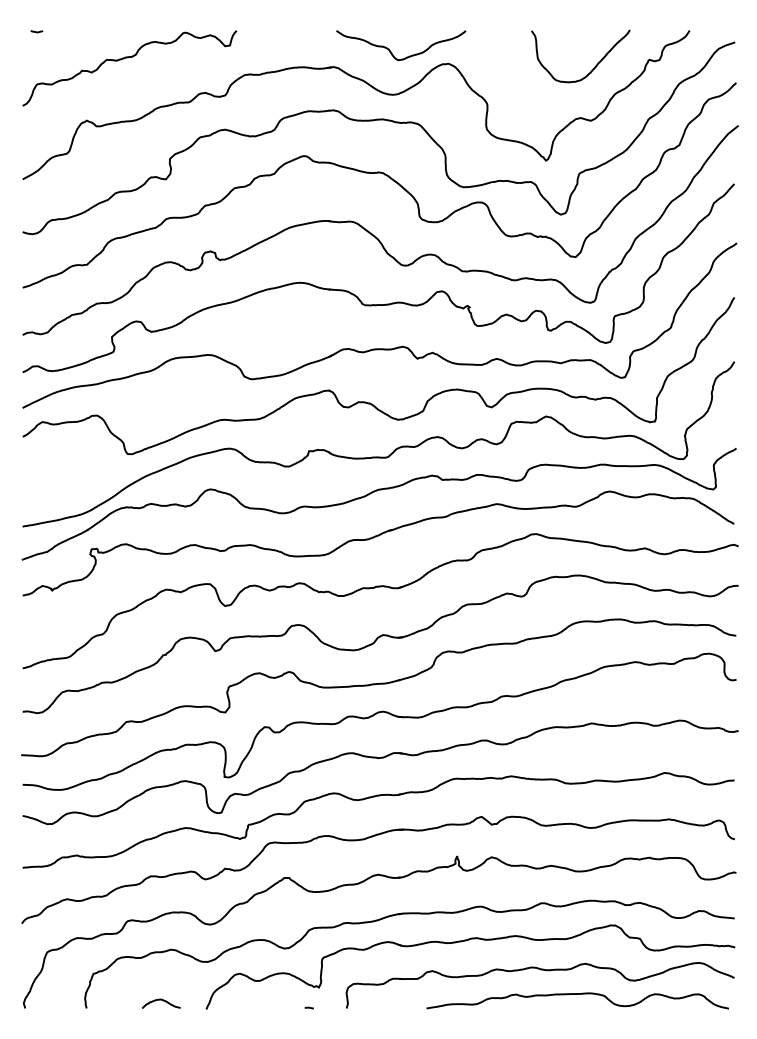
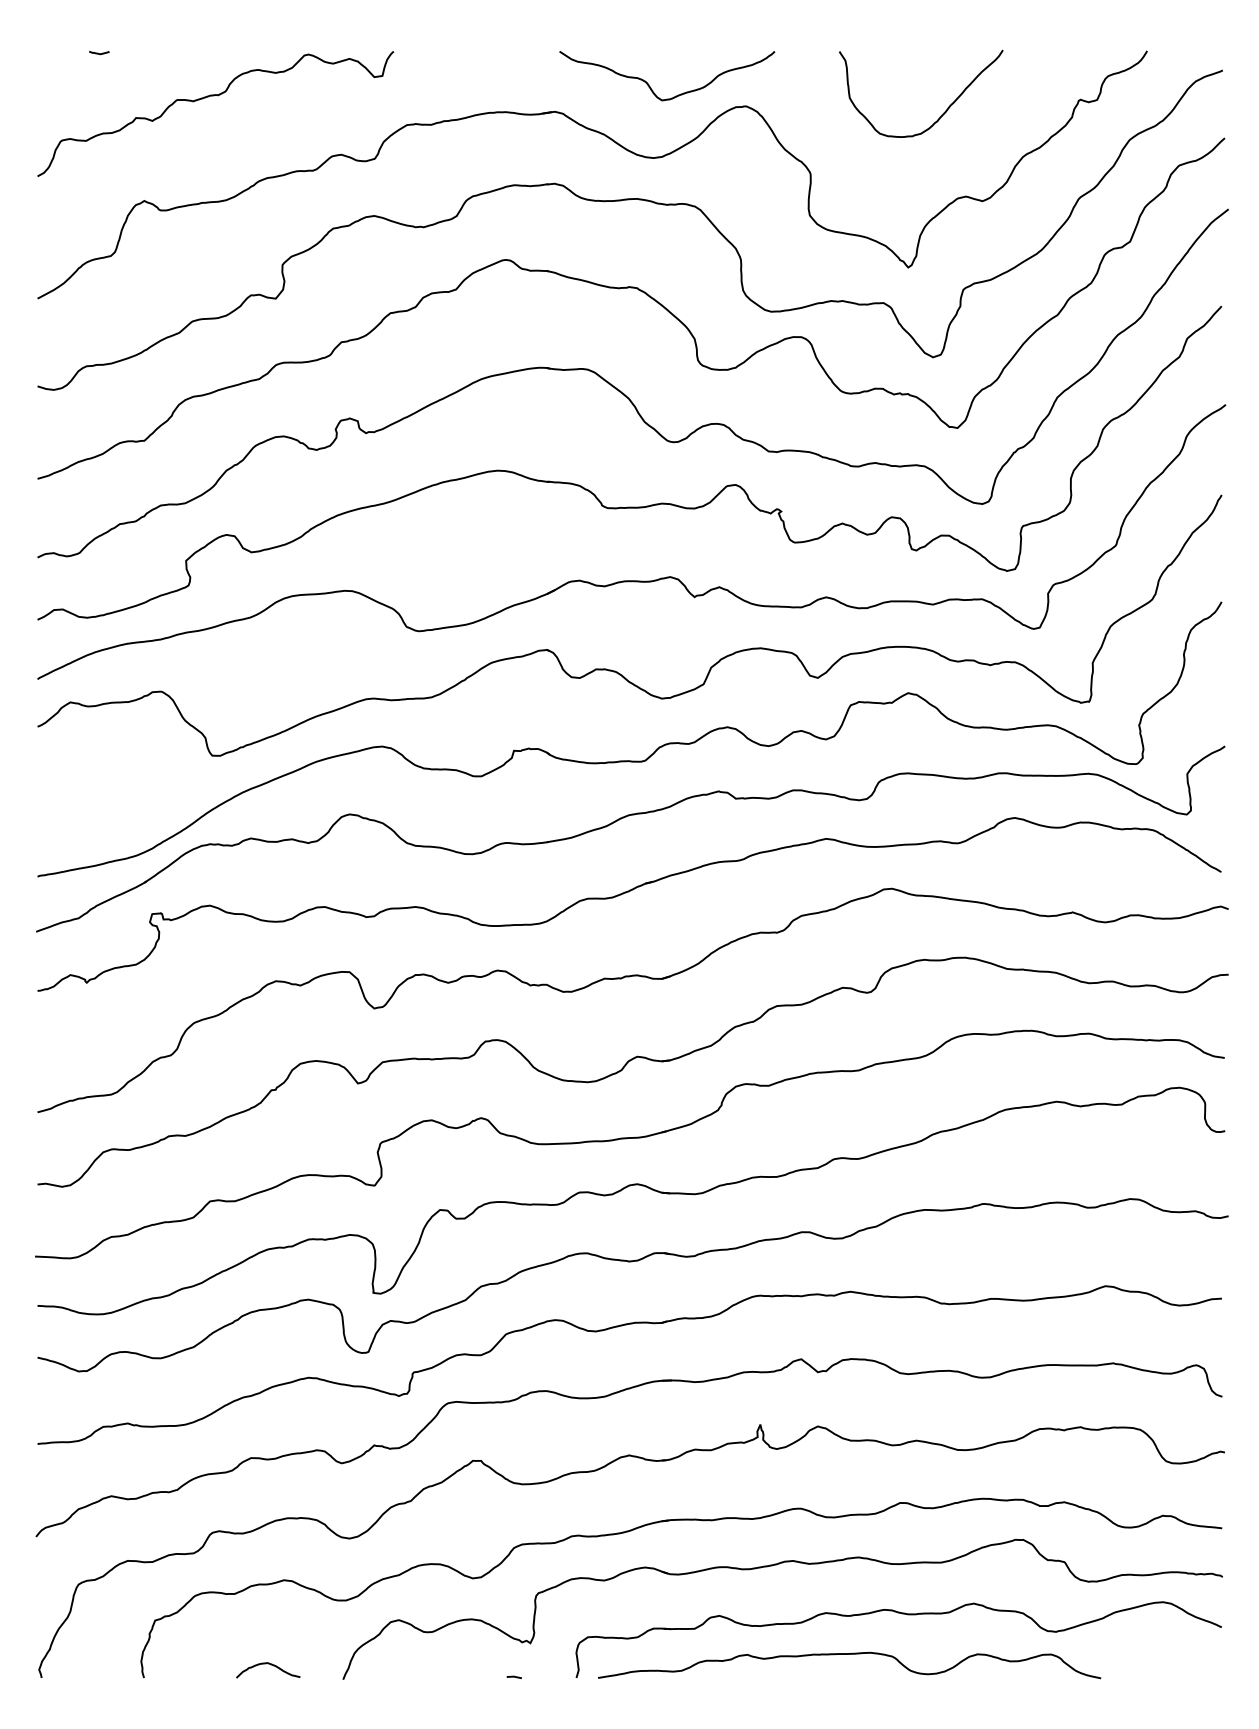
curve: (36, 31) -> (98, 52), moved
curve: (592, 68) -> (940, 114), moved
curve: (577, 994) -> (849, 1654), moved

